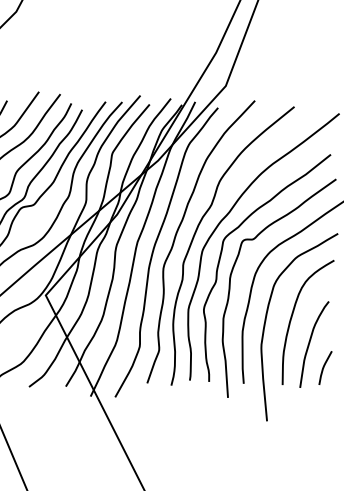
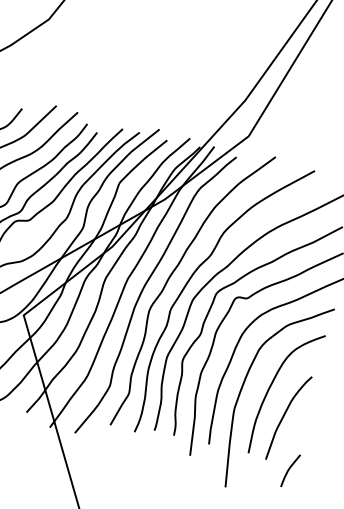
curve: (324, 367) -> (289, 470), moved

